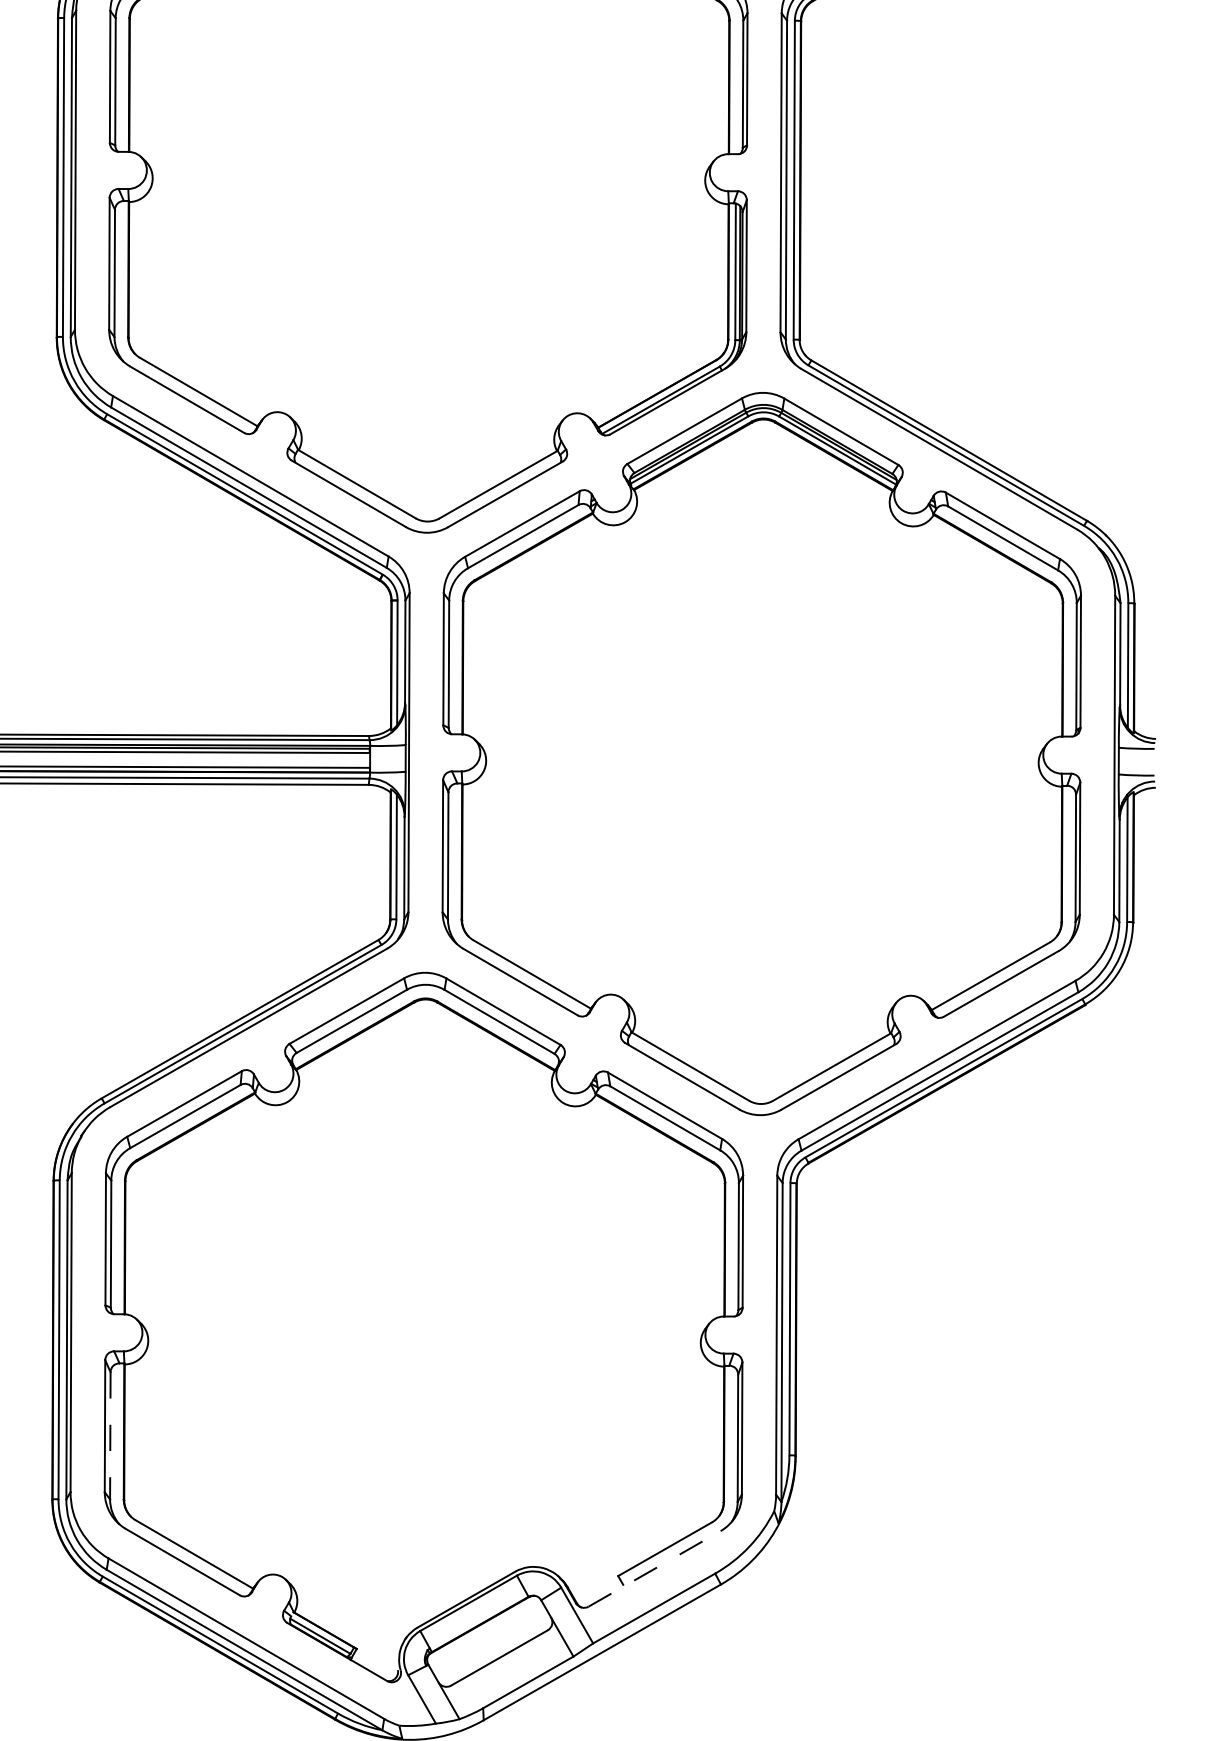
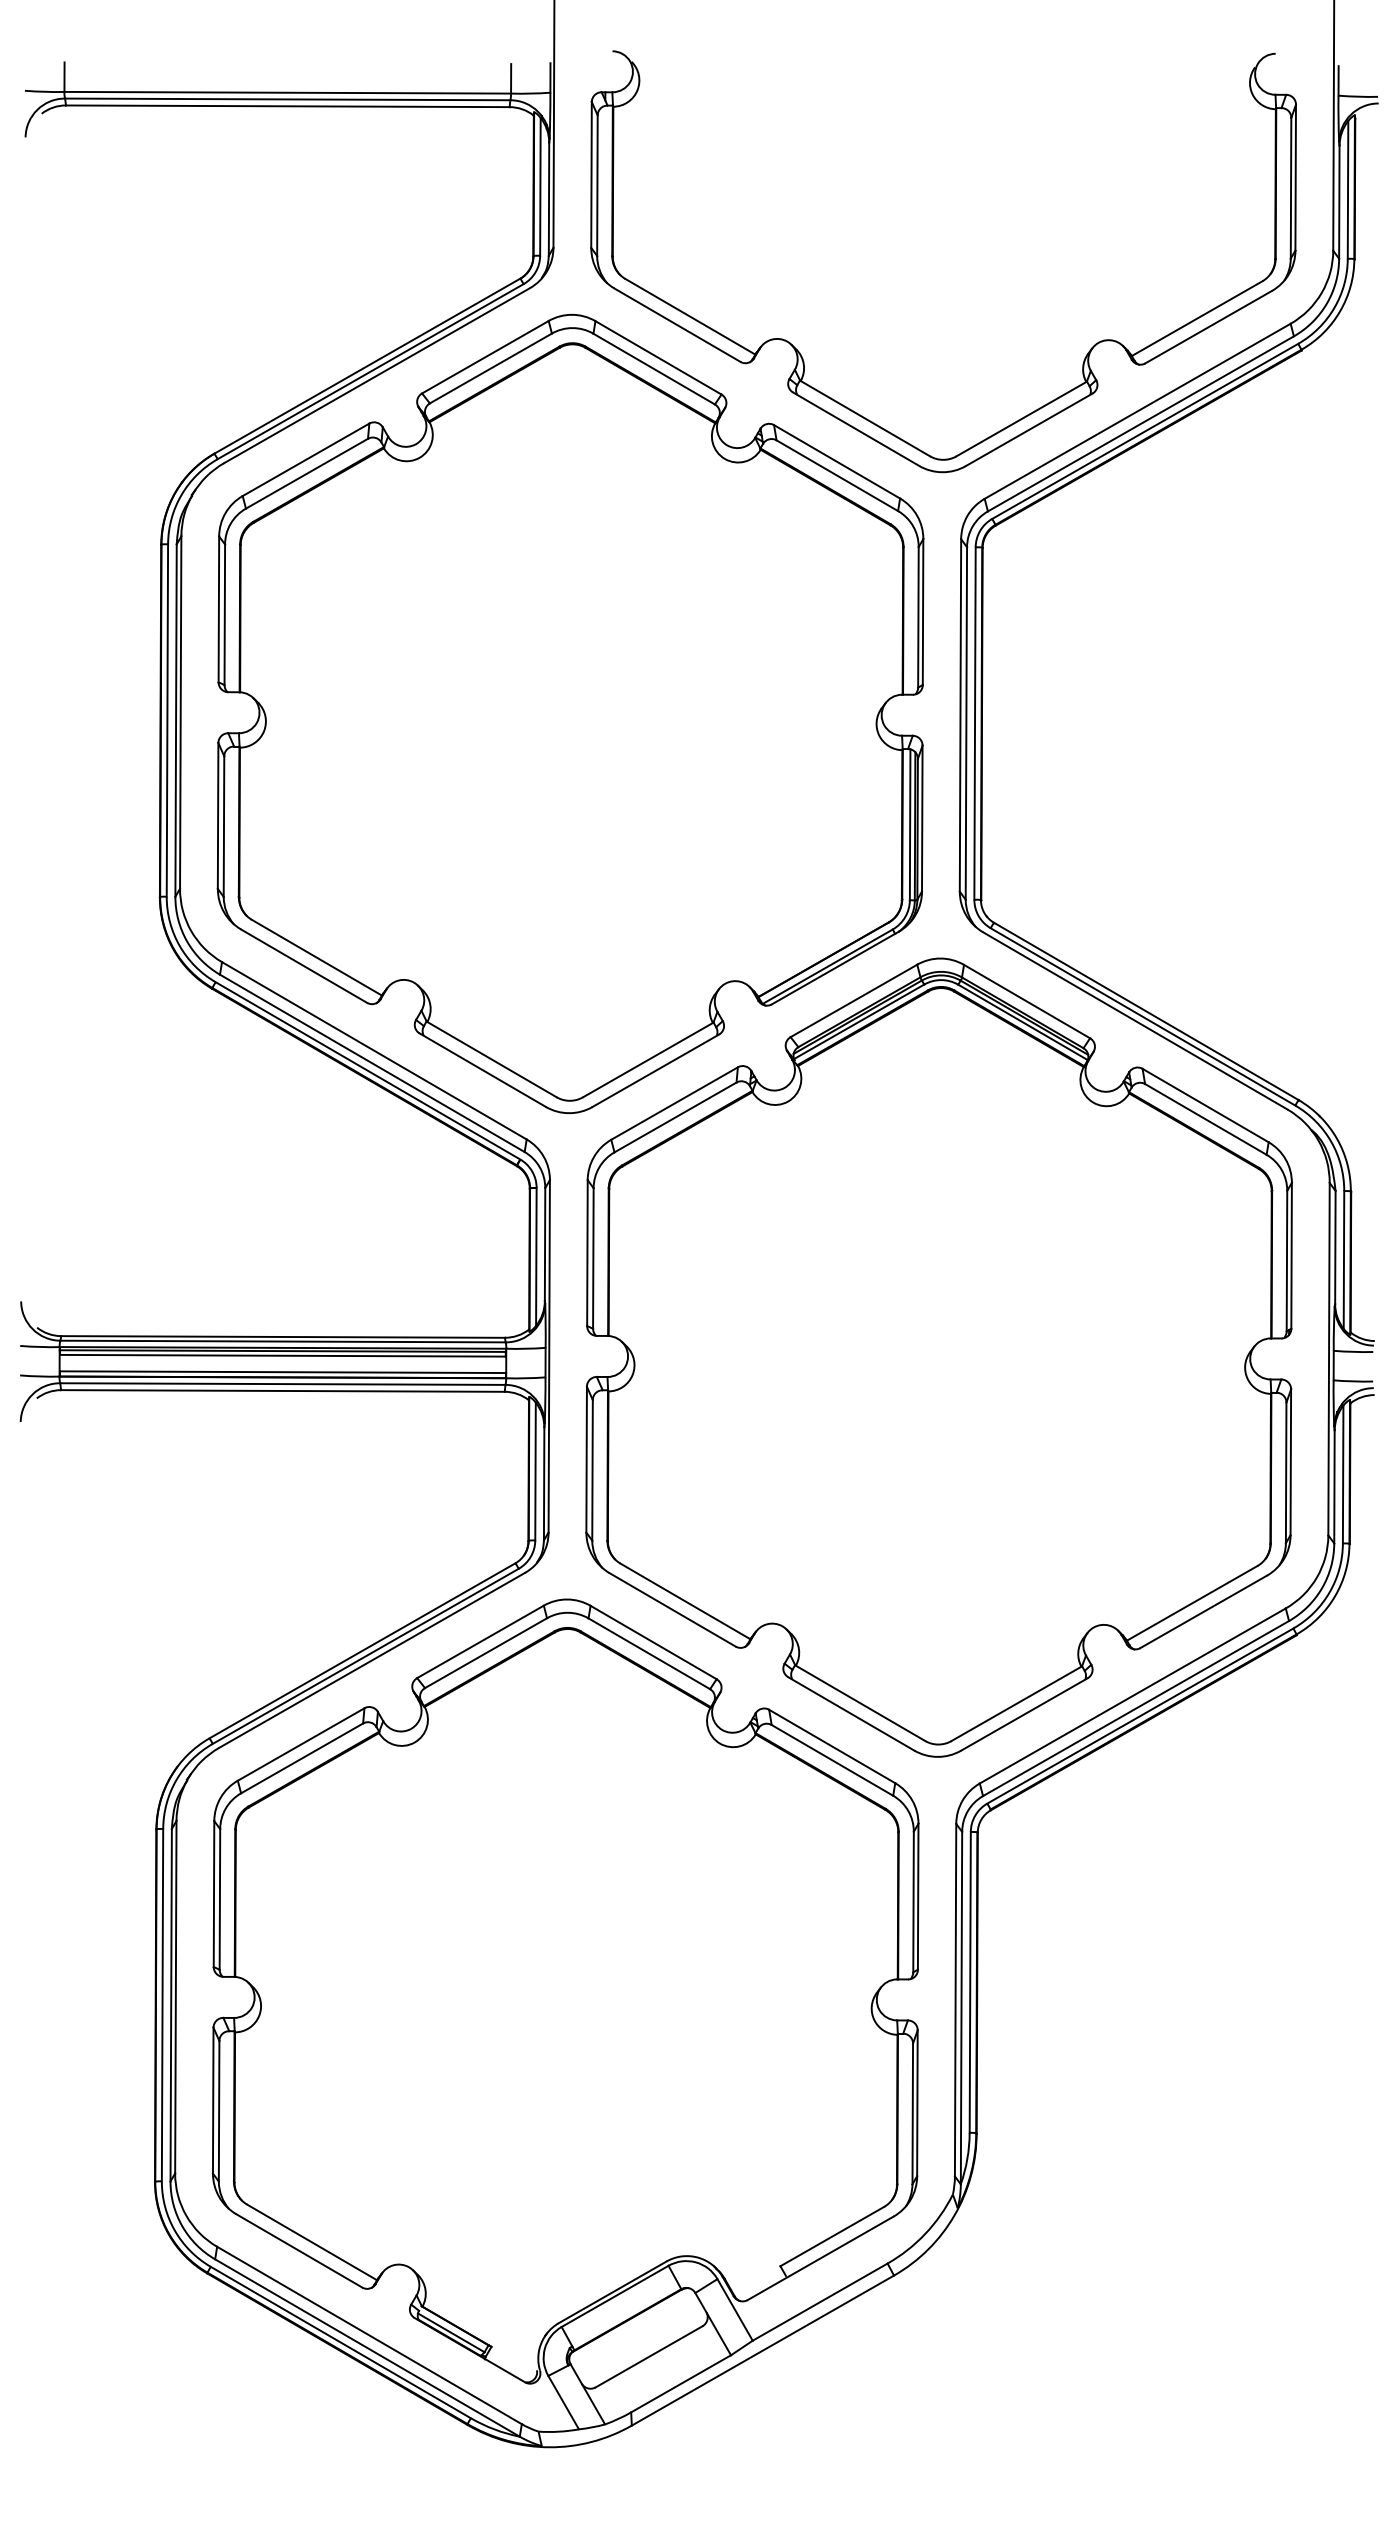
line: (110, 1436) -> (219, 2111), dashed -> solid
line: (655, 1569) -> (821, 2258), dashed -> solid

